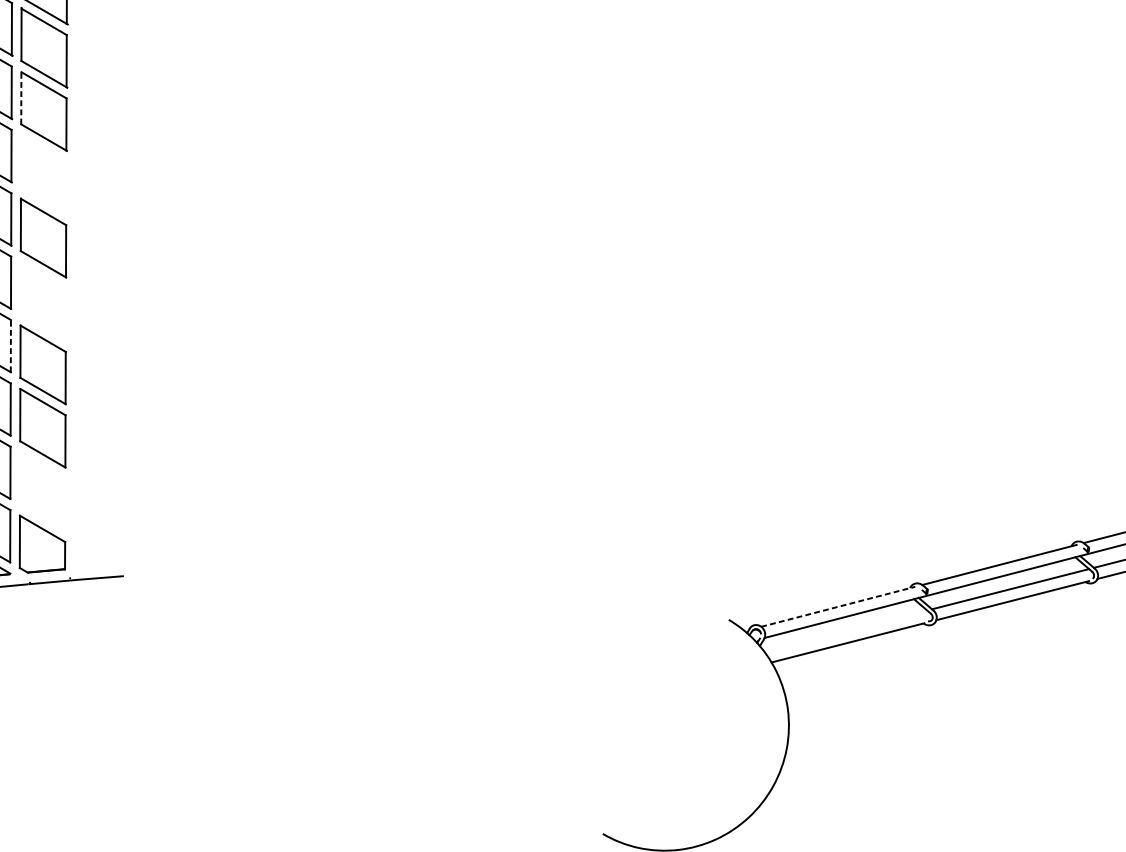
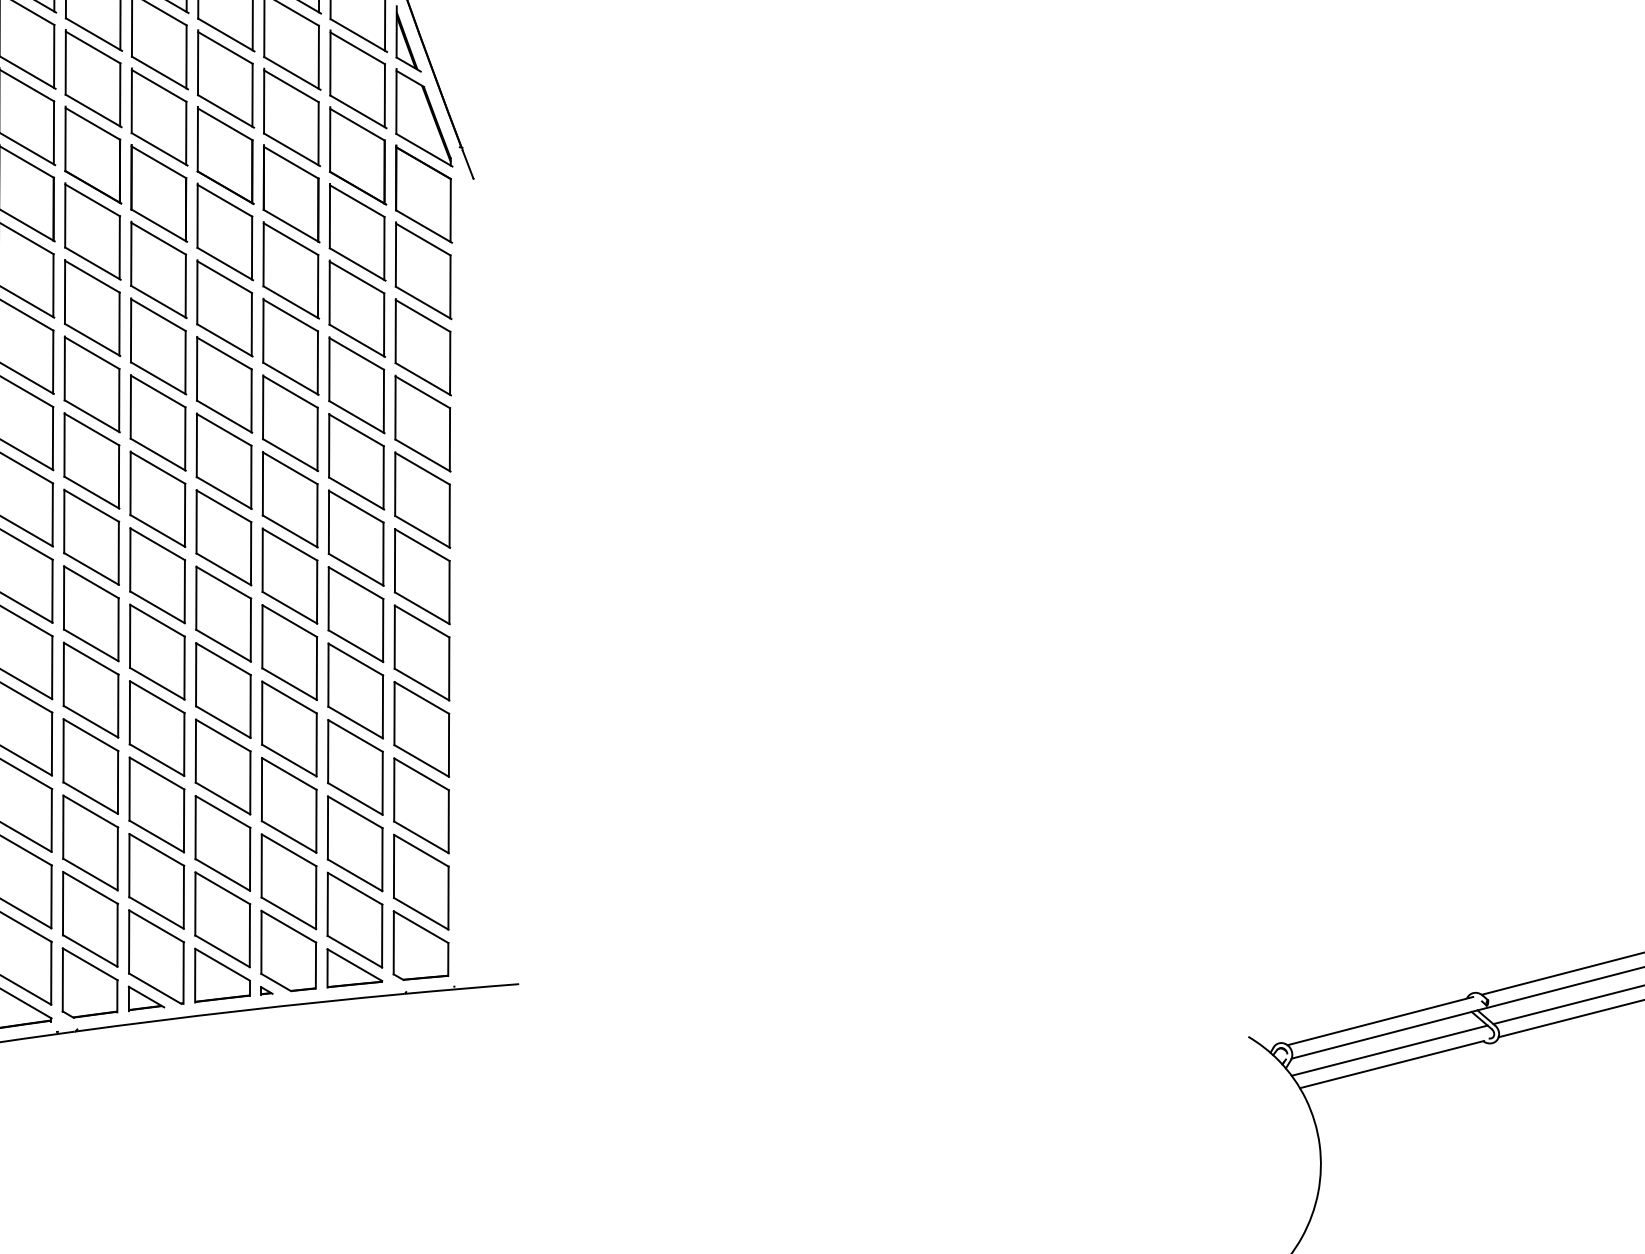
line: (21, 97) -> (395, 407), dashed -> solid
part: (43, 174) -> (422, 499), added
part: (42, 301) -> (421, 652), added
line: (10, 345) -> (382, 706), dashed -> solid
part: (42, 491) -> (421, 881), added
line: (838, 607) -> (1380, 1021), dashed -> solid
line: (845, 631) -> (1389, 1050), added

